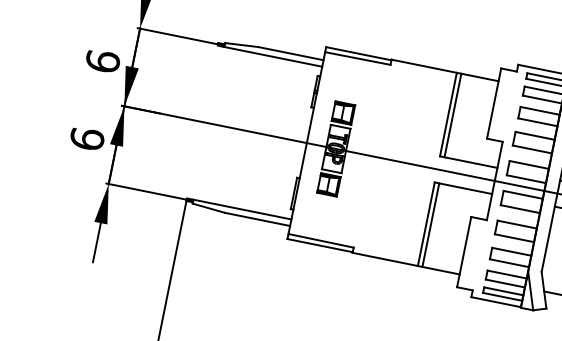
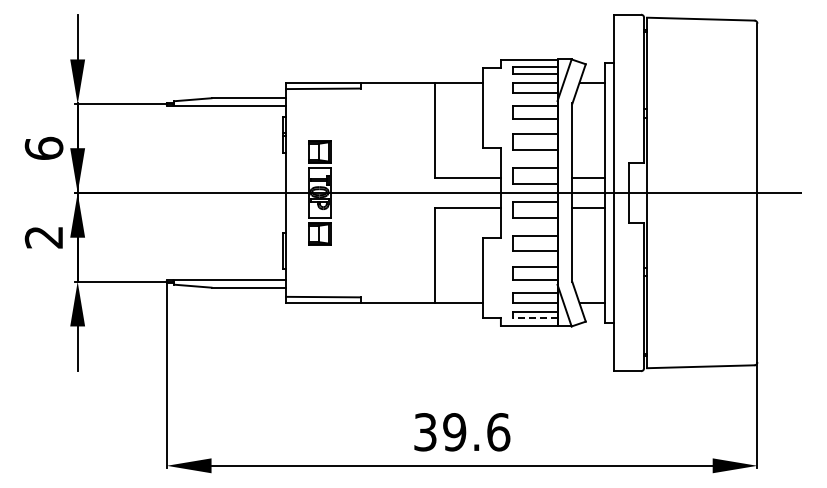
line: (452, 115) -> (440, 130), removed
text: (86, 138) -> (43, 236), 6 -> 2
line: (430, 225) -> (440, 255), removed
line: (502, 296) -> (534, 318), solid -> dashed

